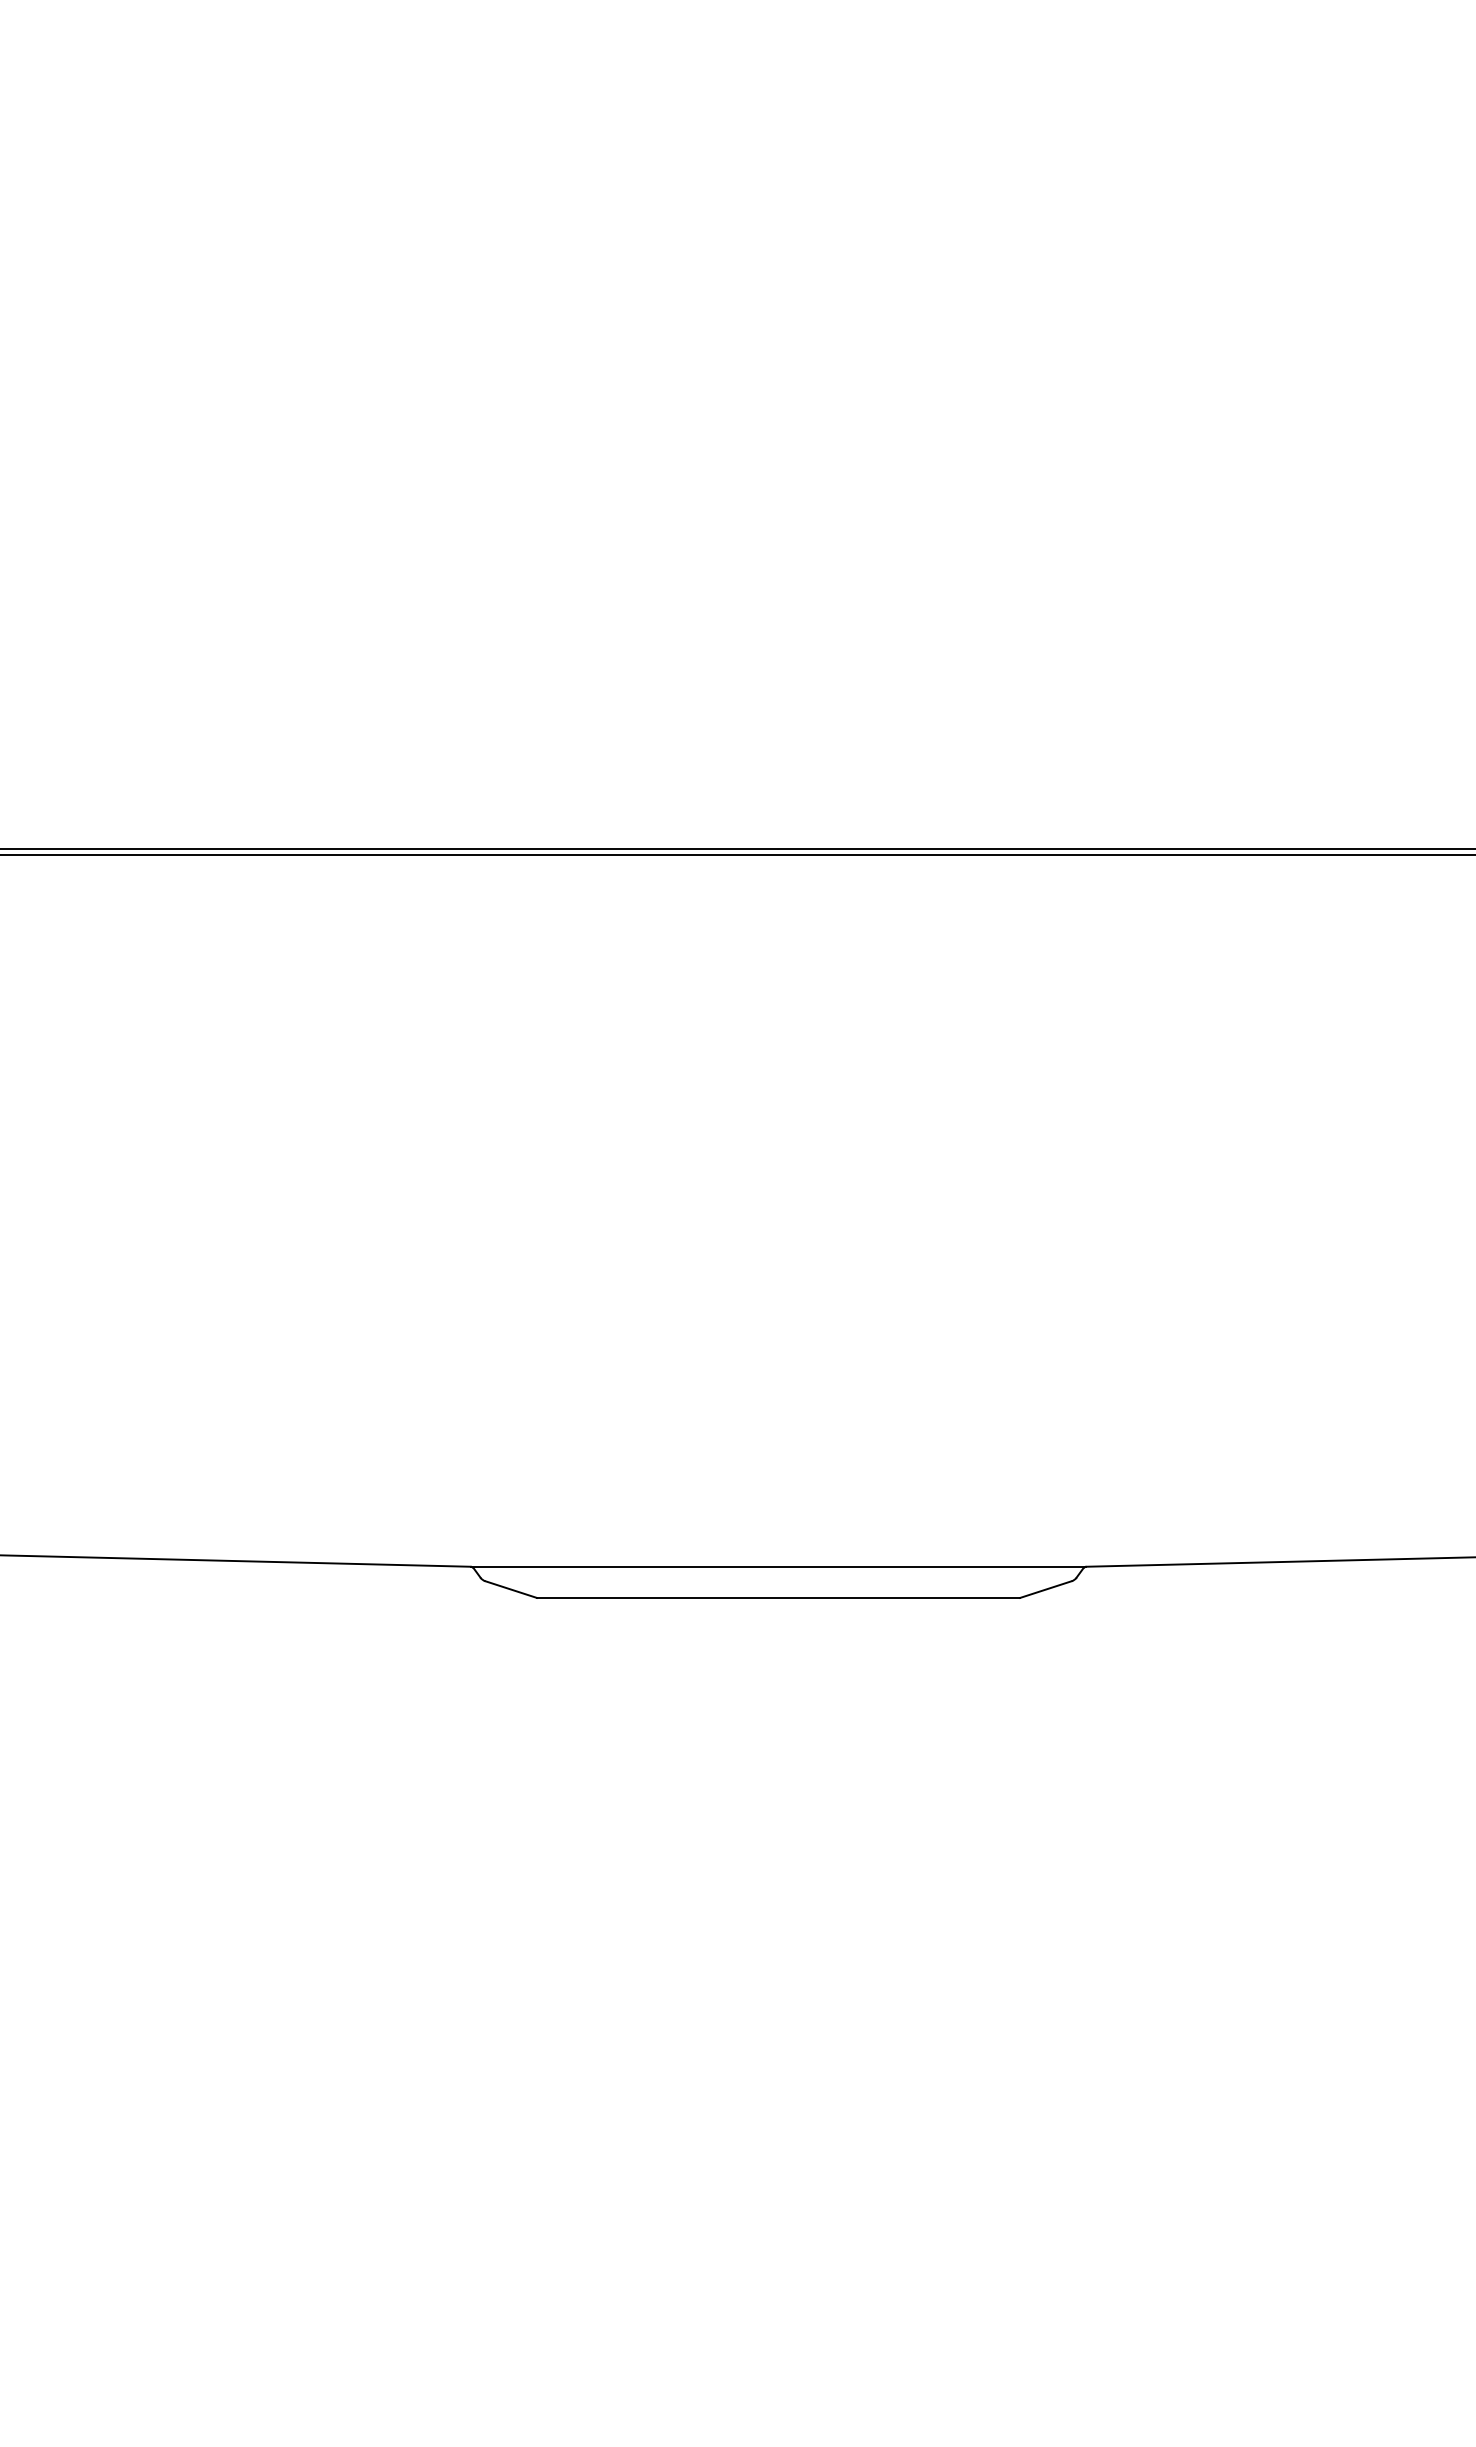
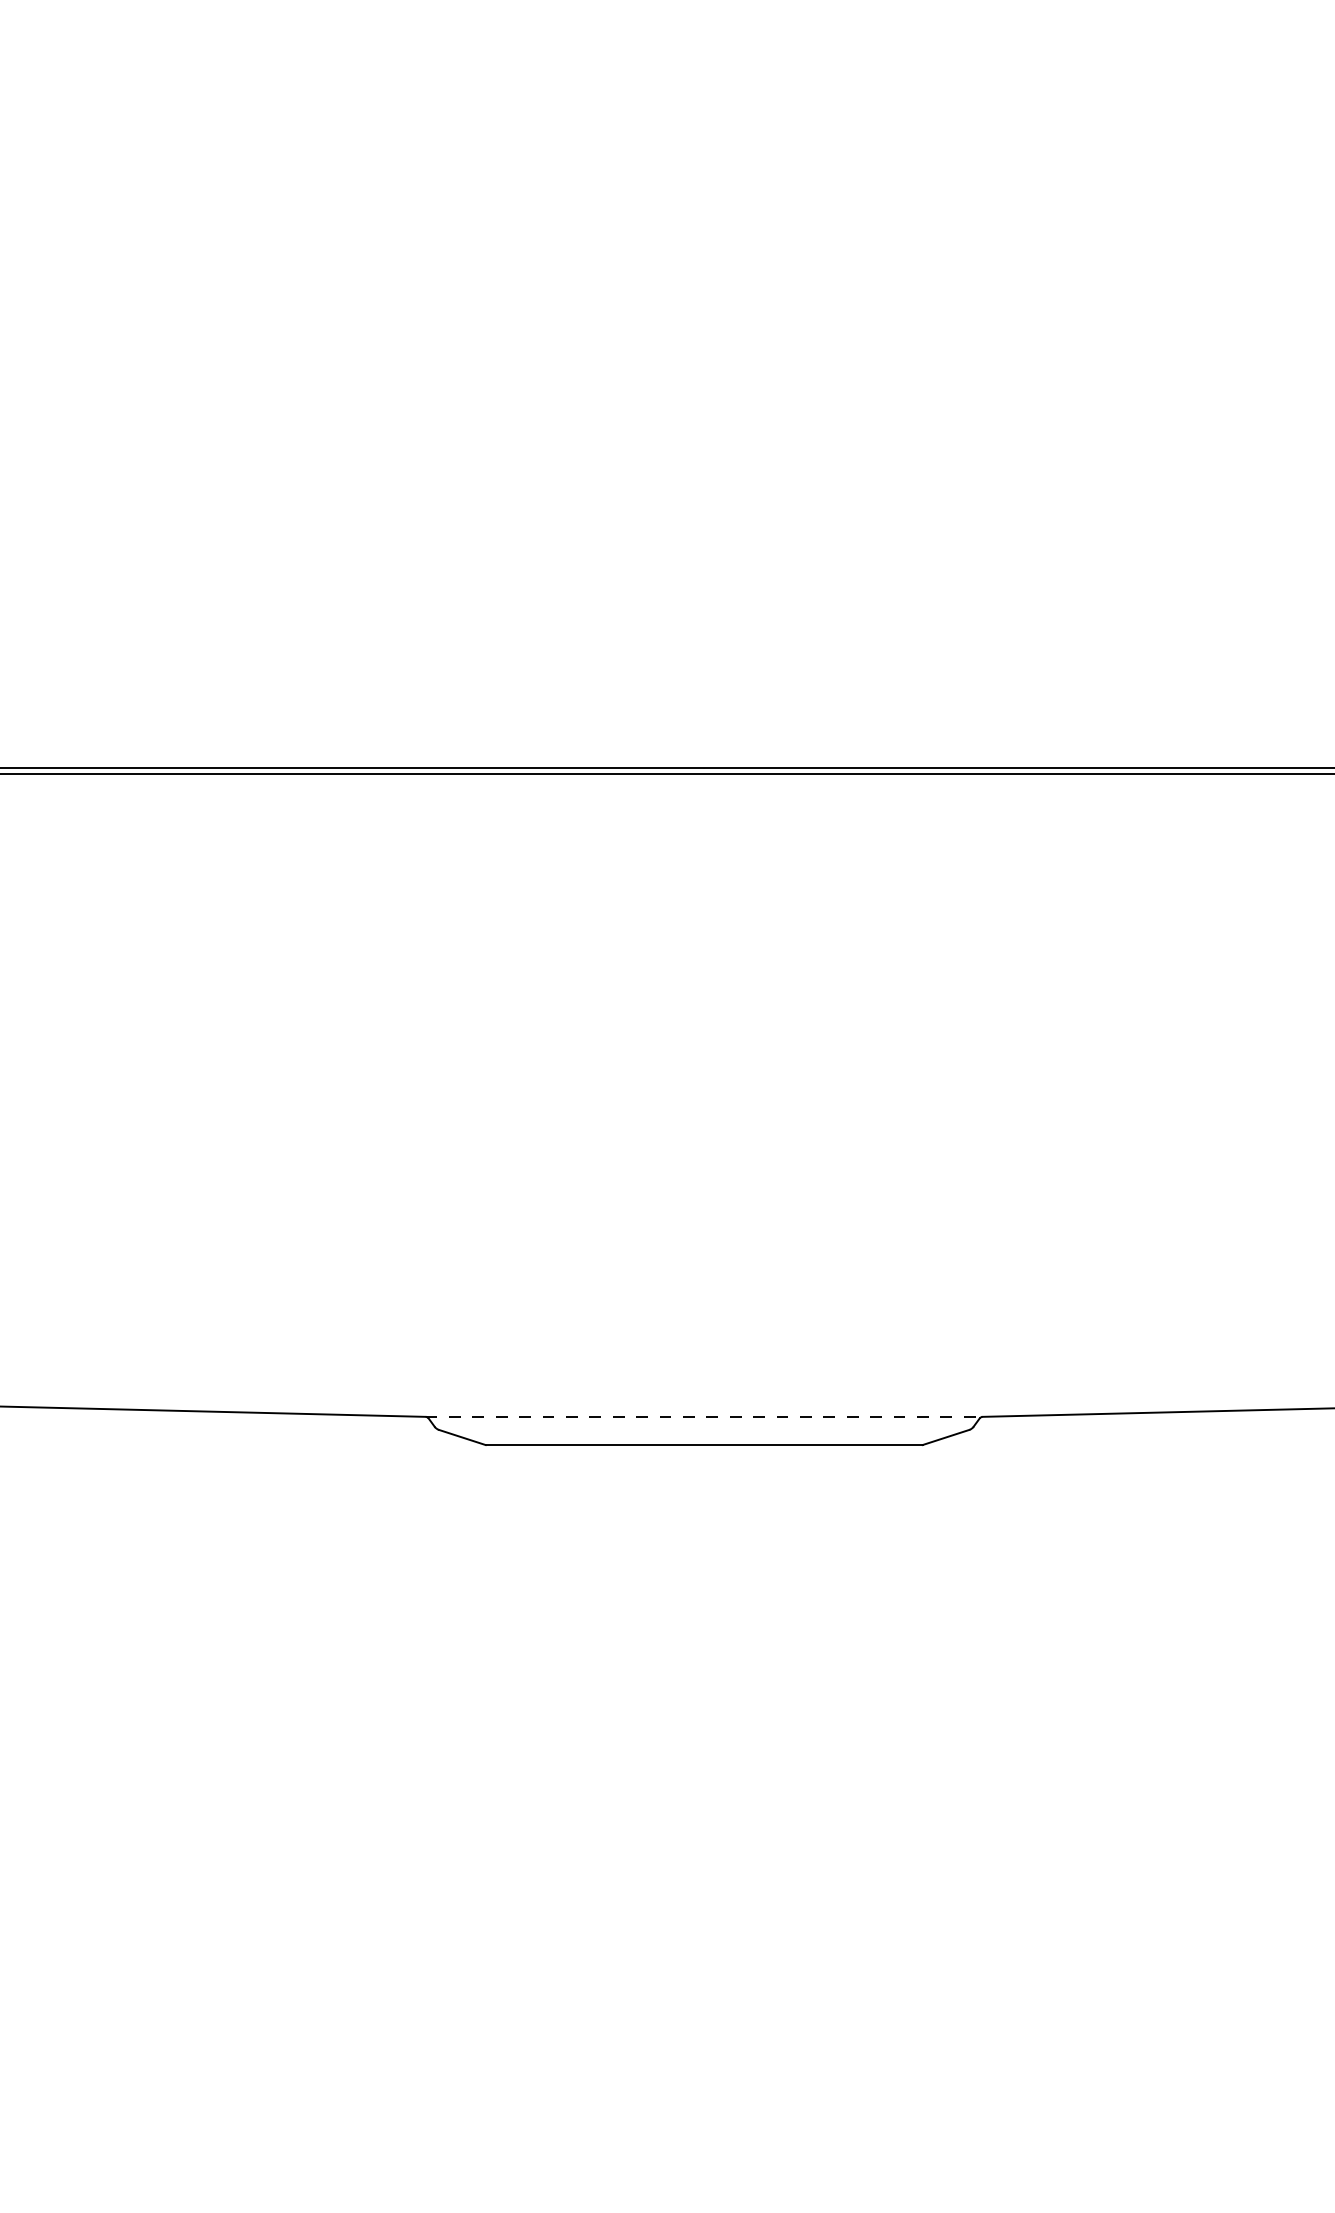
line: (778, 1566) -> (704, 1416), solid -> dashed

